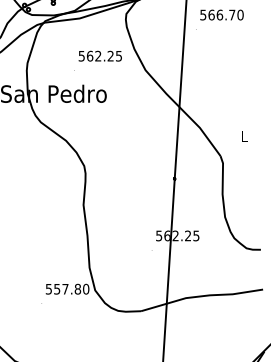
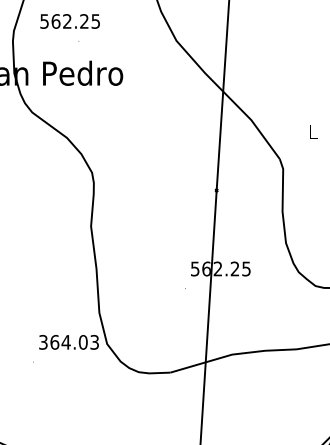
text: (99, 55) -> (68, 20), moved
text: (67, 288) -> (68, 341), 557.80 -> 364.03

